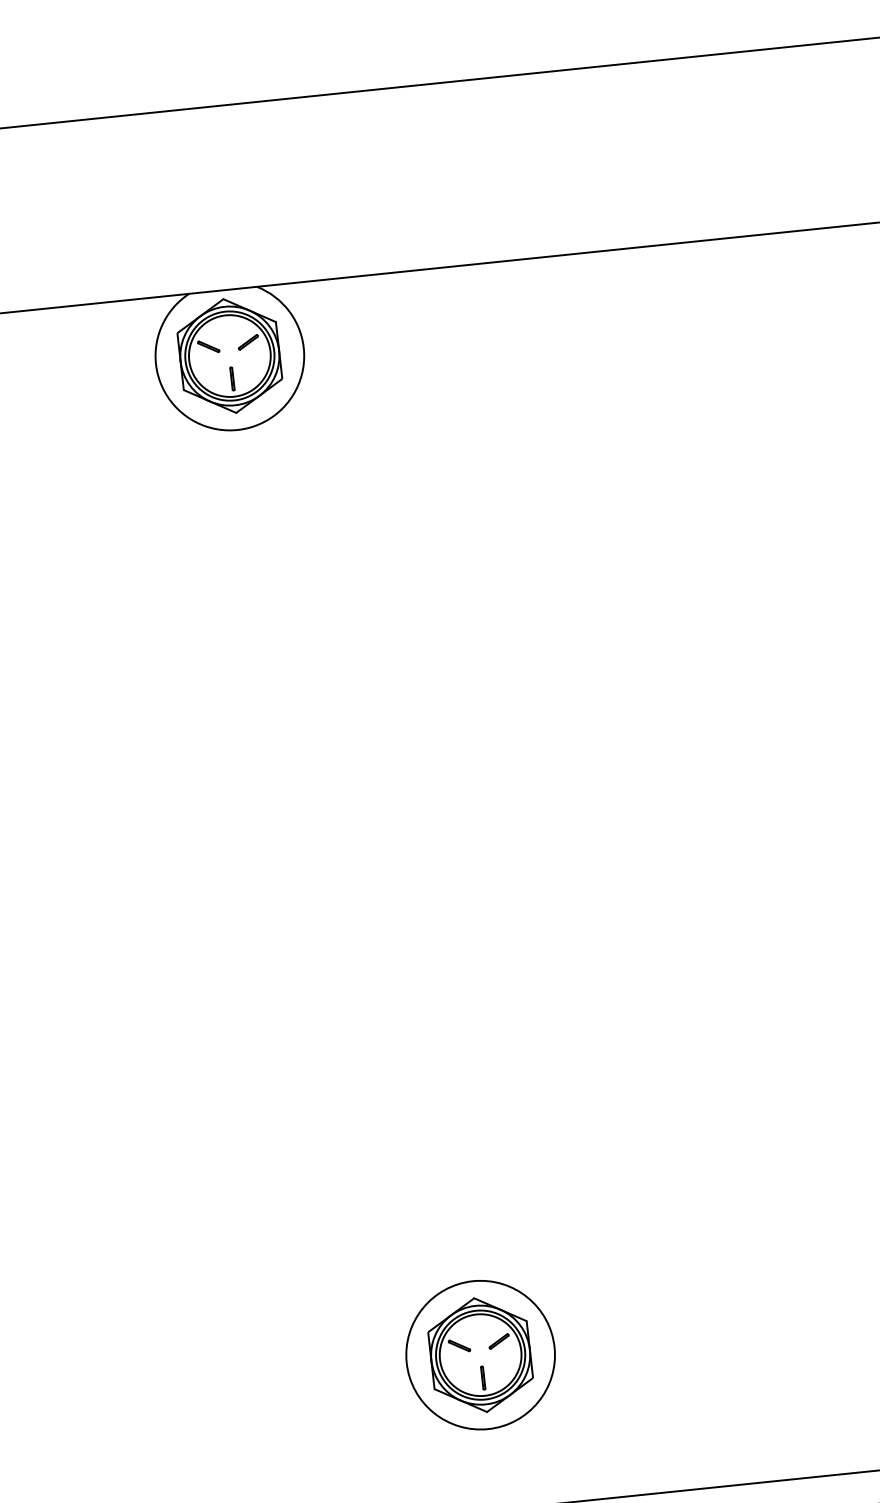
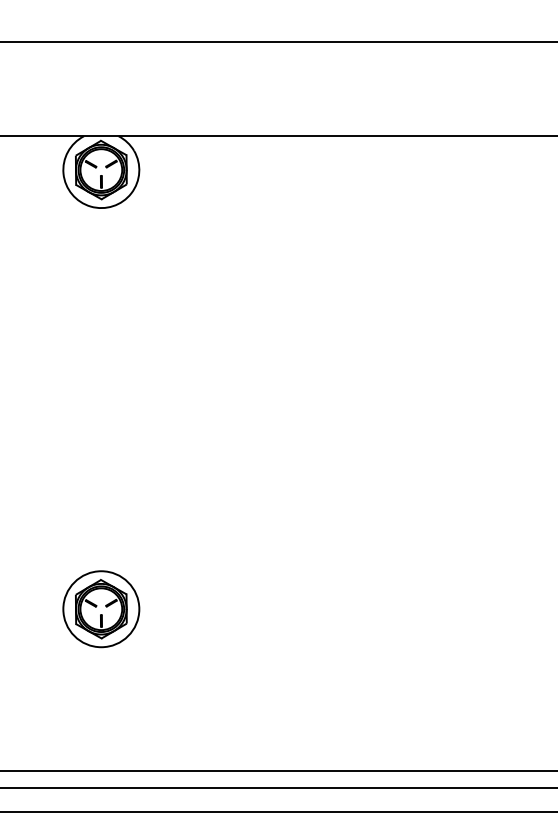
part: (480, 1355) -> (101, 609), moved

